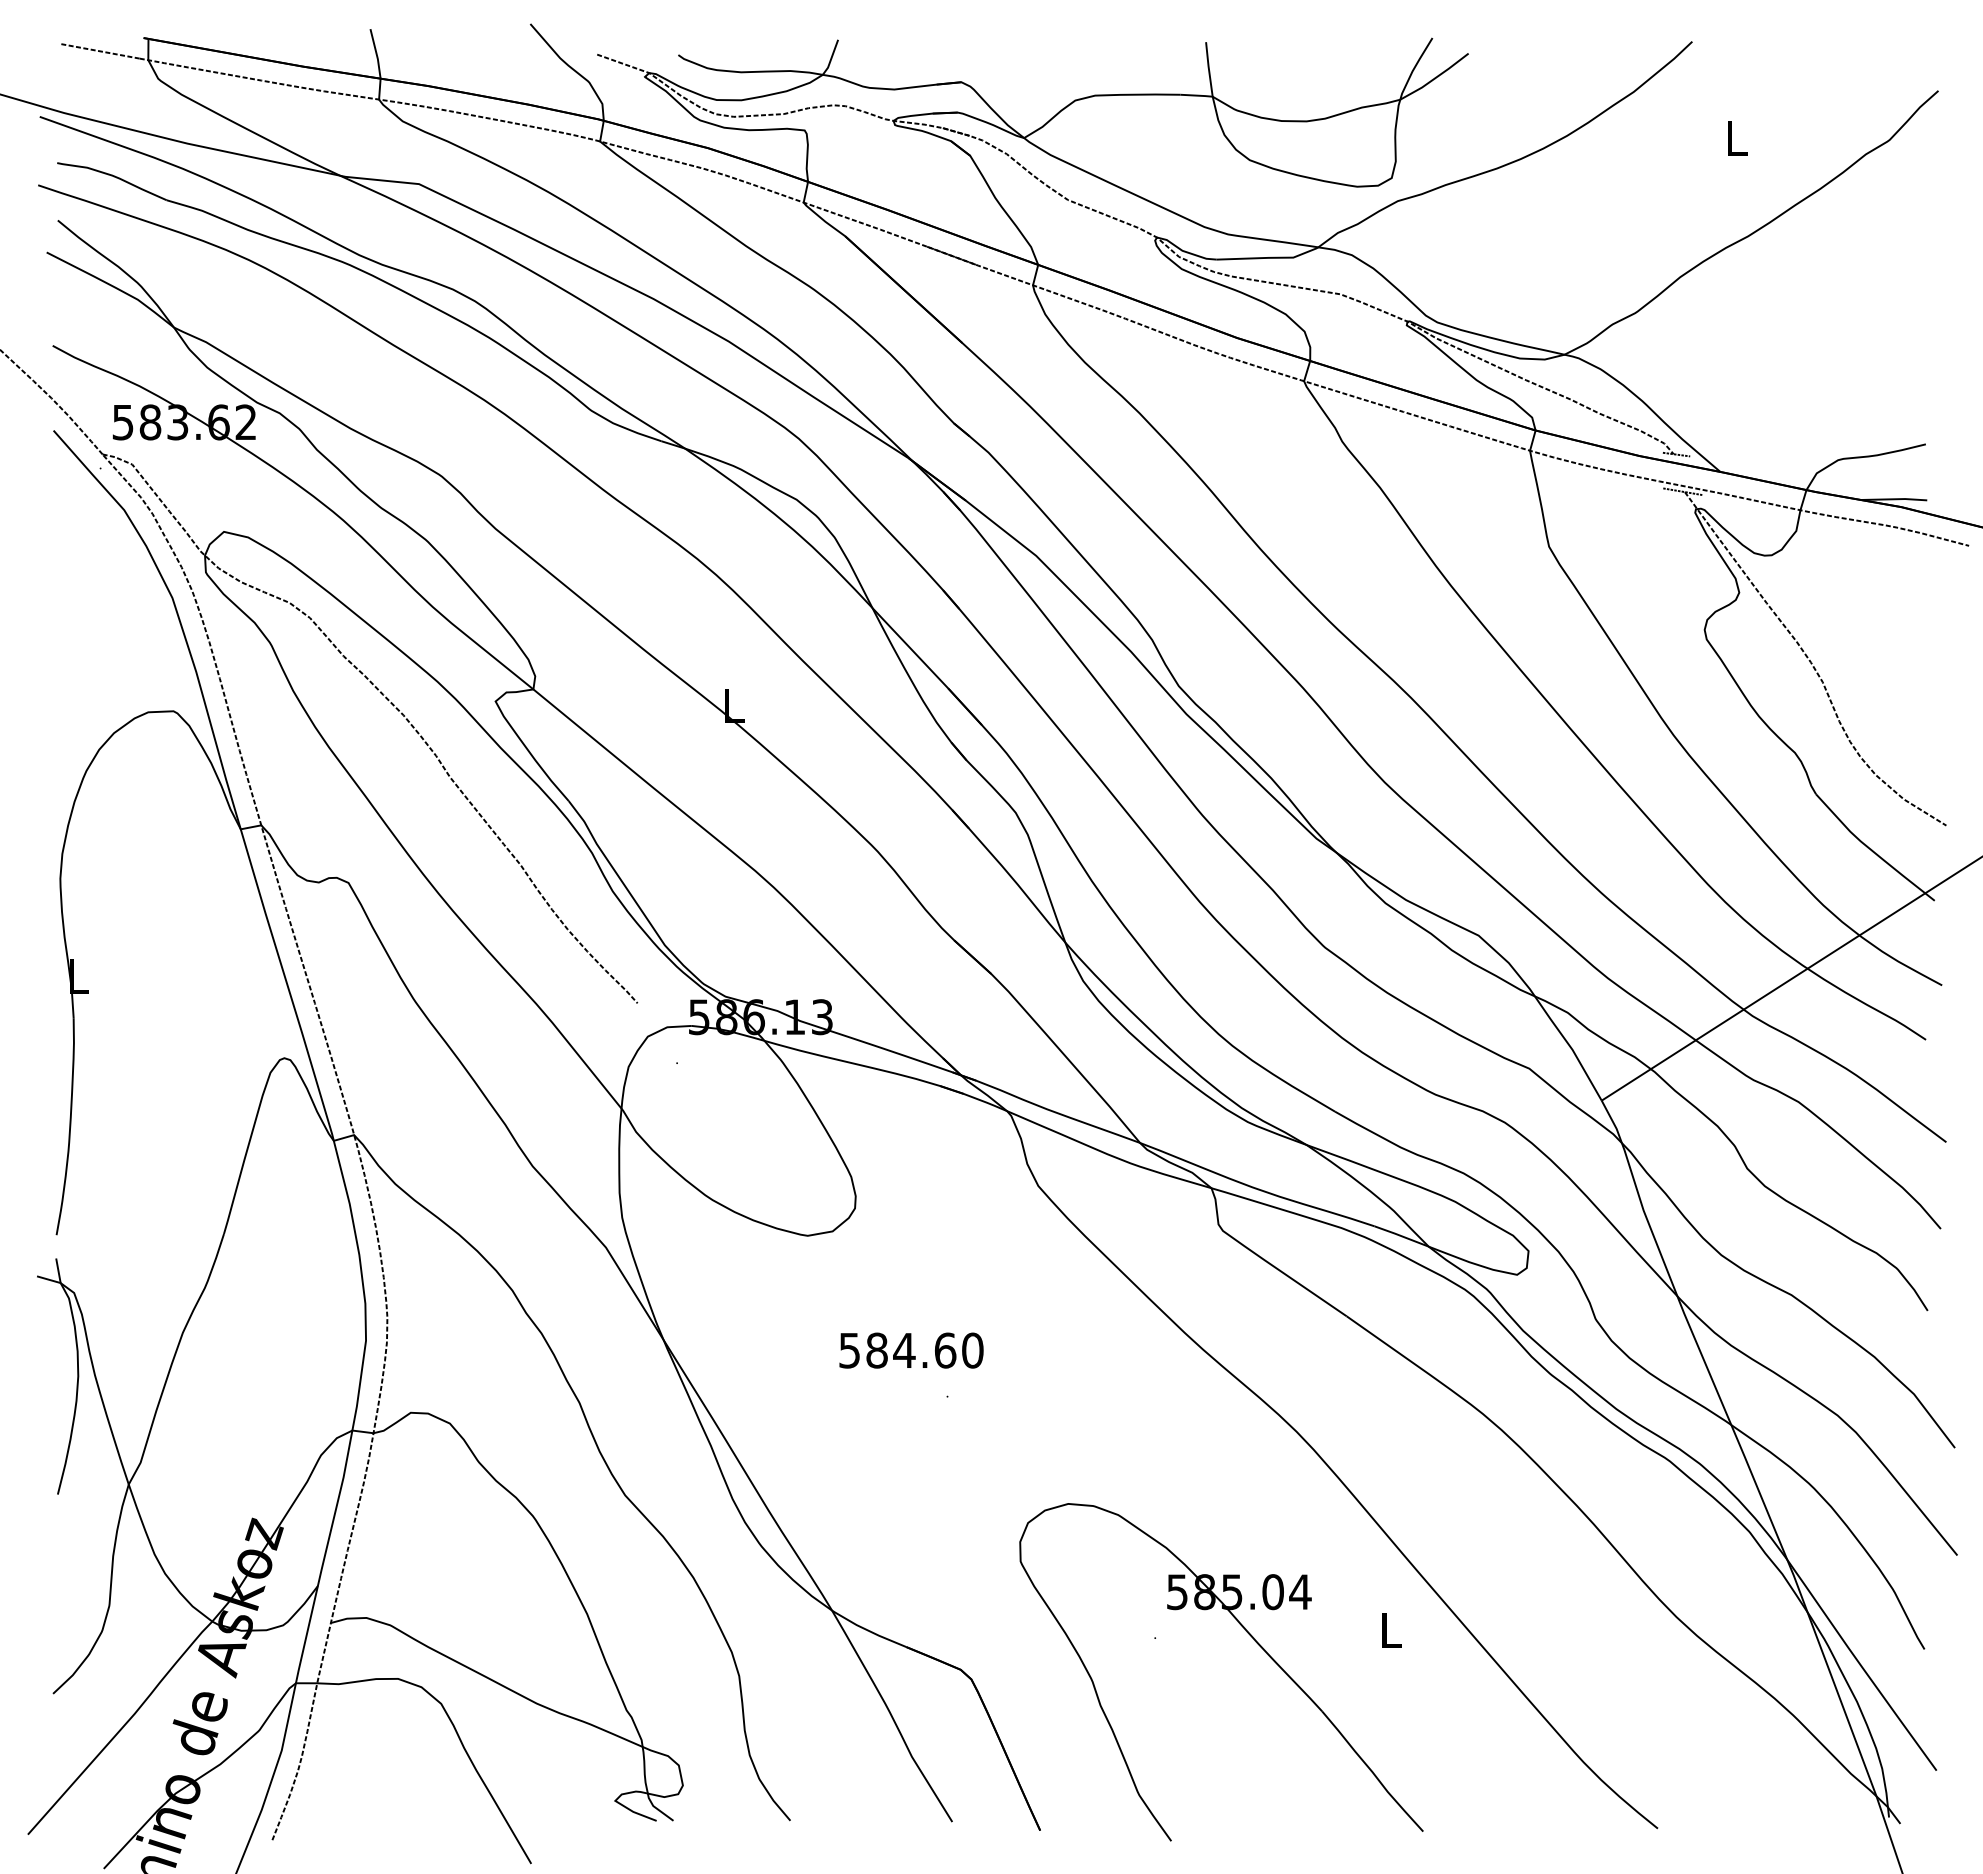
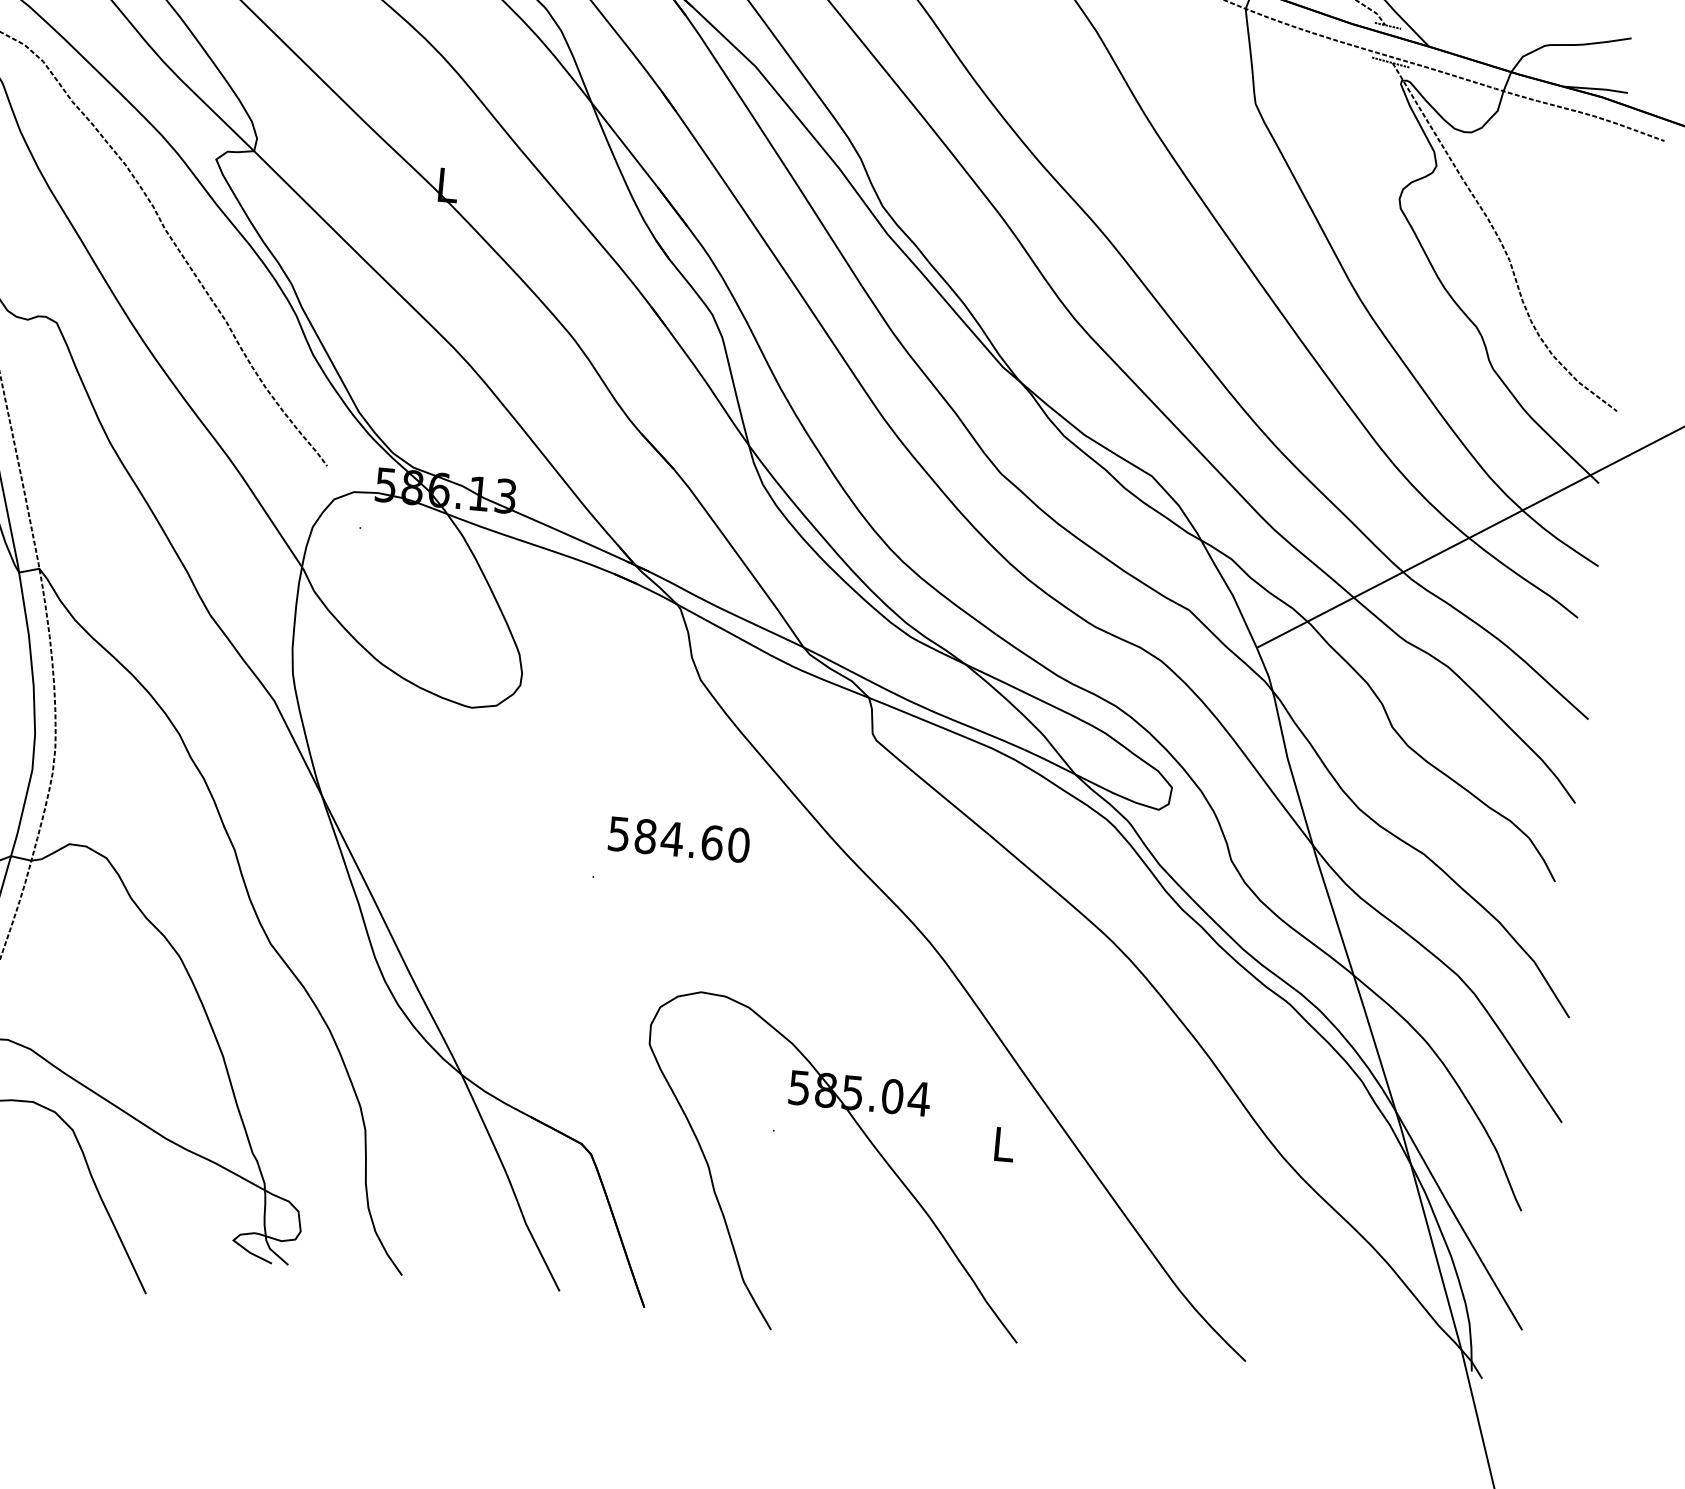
text: (911, 1350) -> (679, 839), moved

